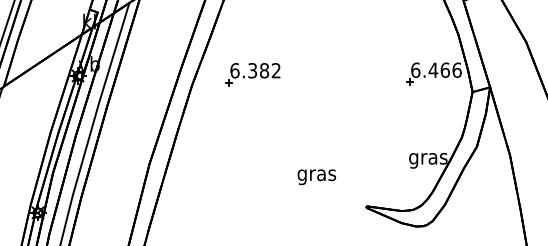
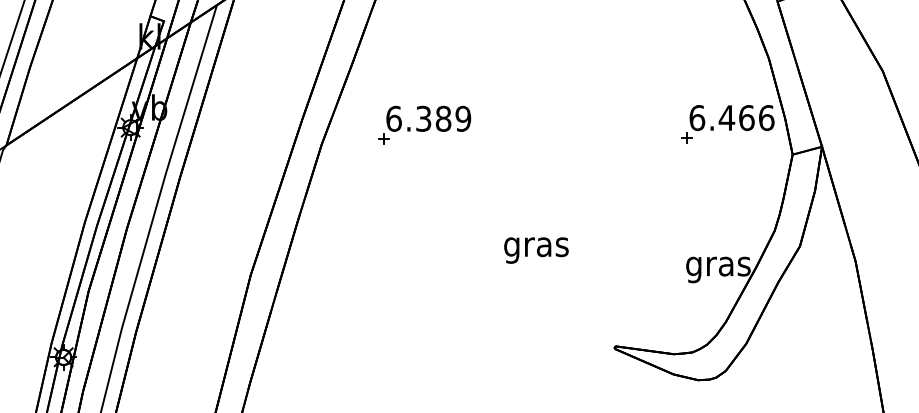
text: (275, 70) -> (462, 118), 6.382 -> 6.389
text: (316, 177) -> (535, 250), moved

